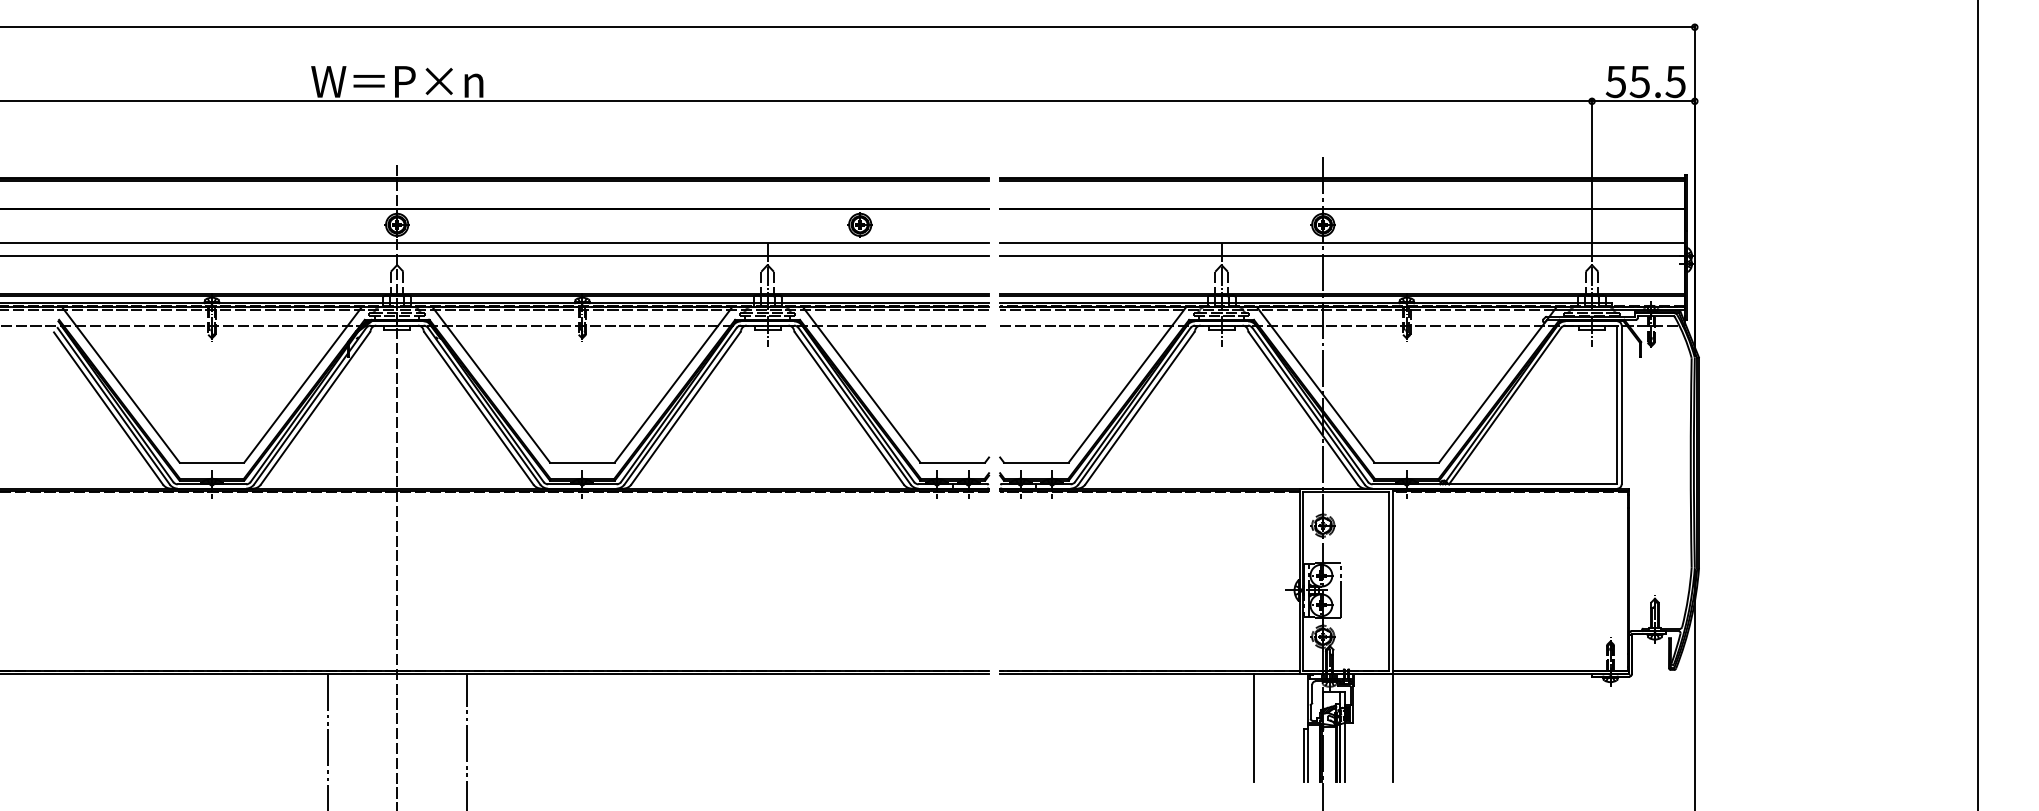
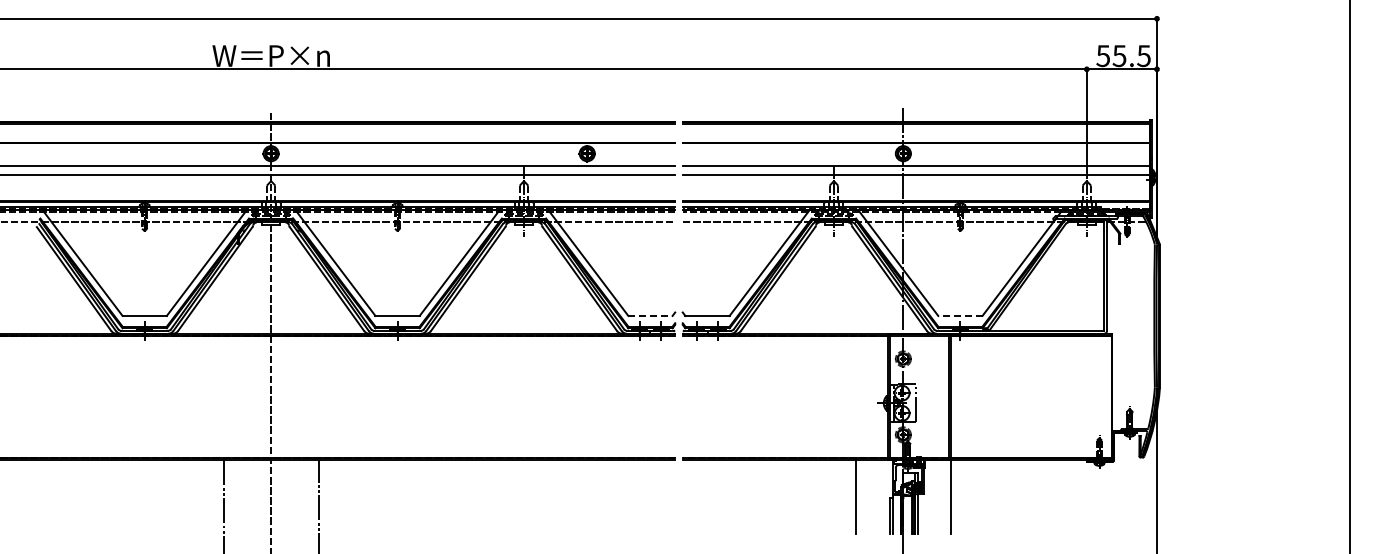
line: (952, 461) -> (650, 315), solid -> dashed
line: (1405, 461) -> (959, 315), solid -> dashed

